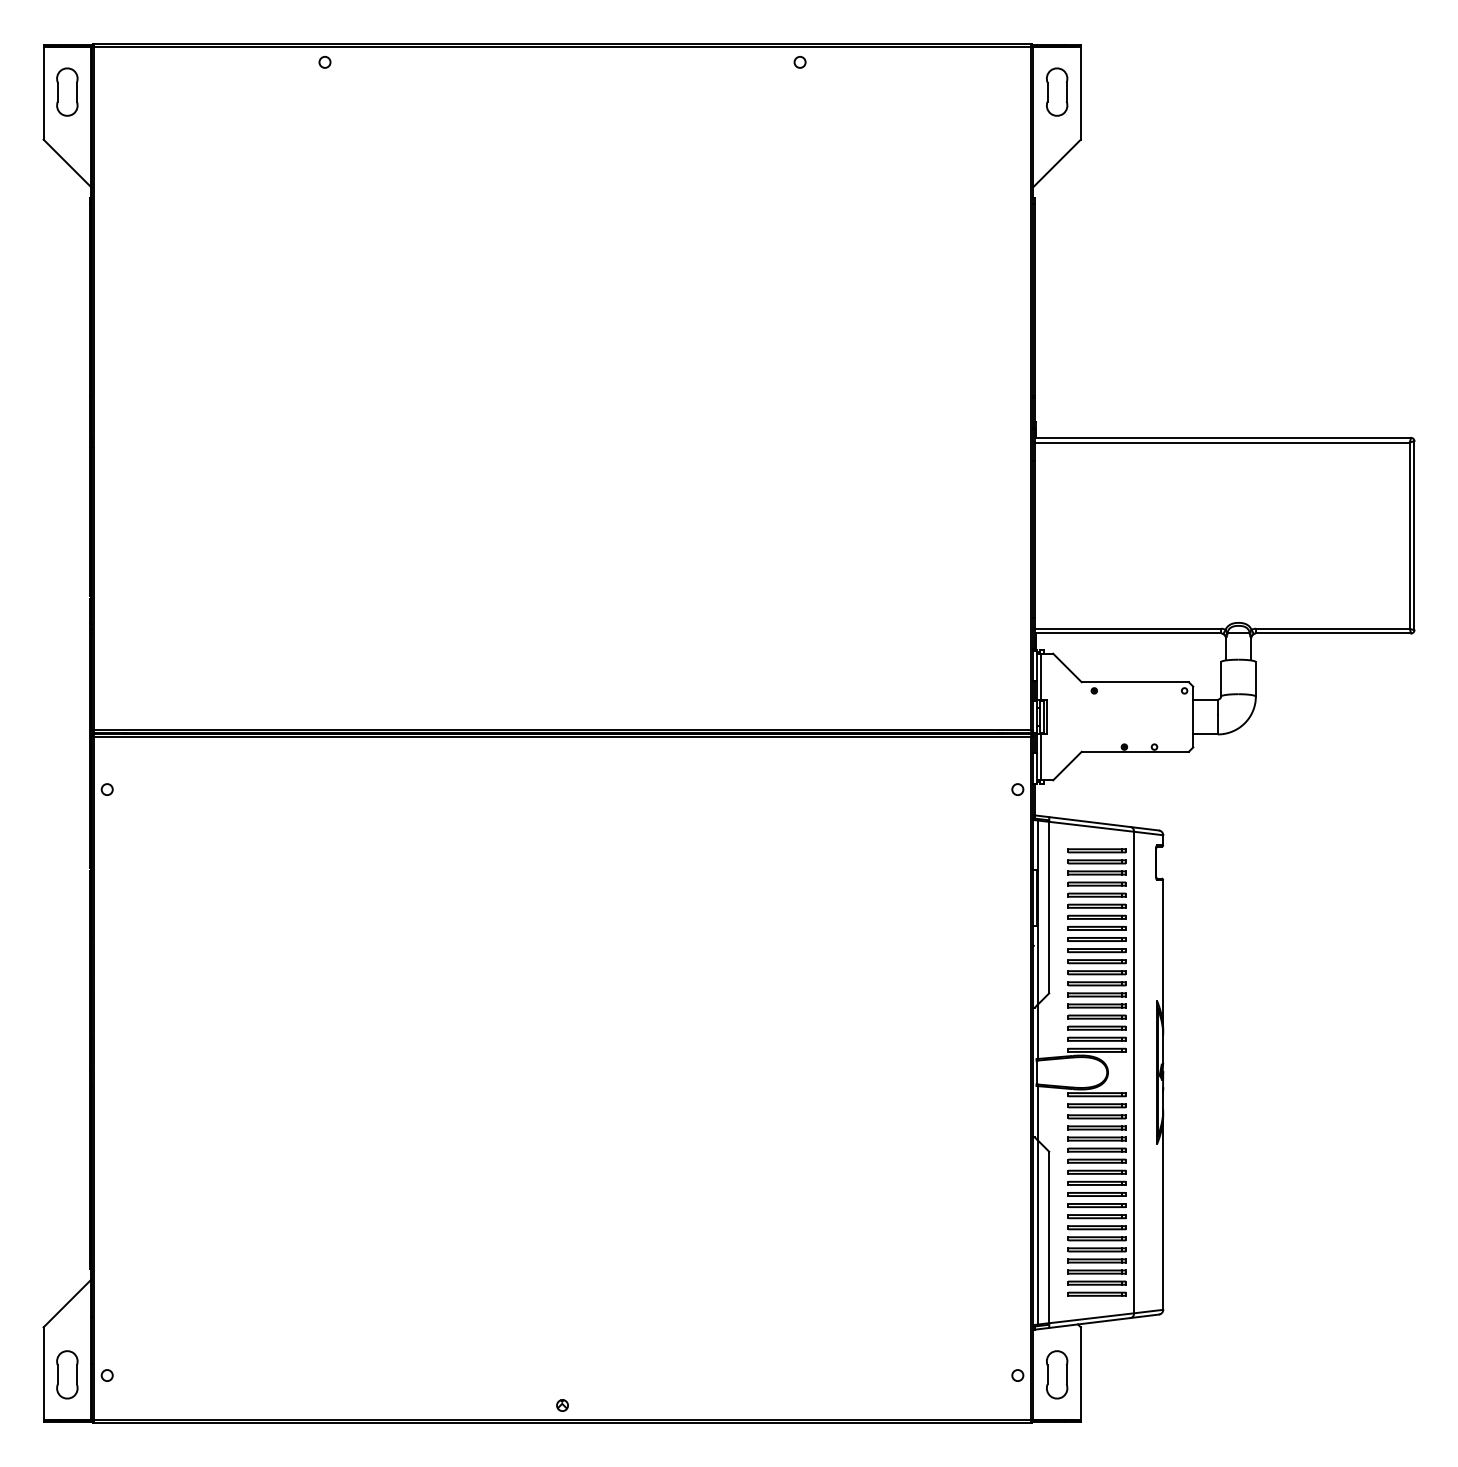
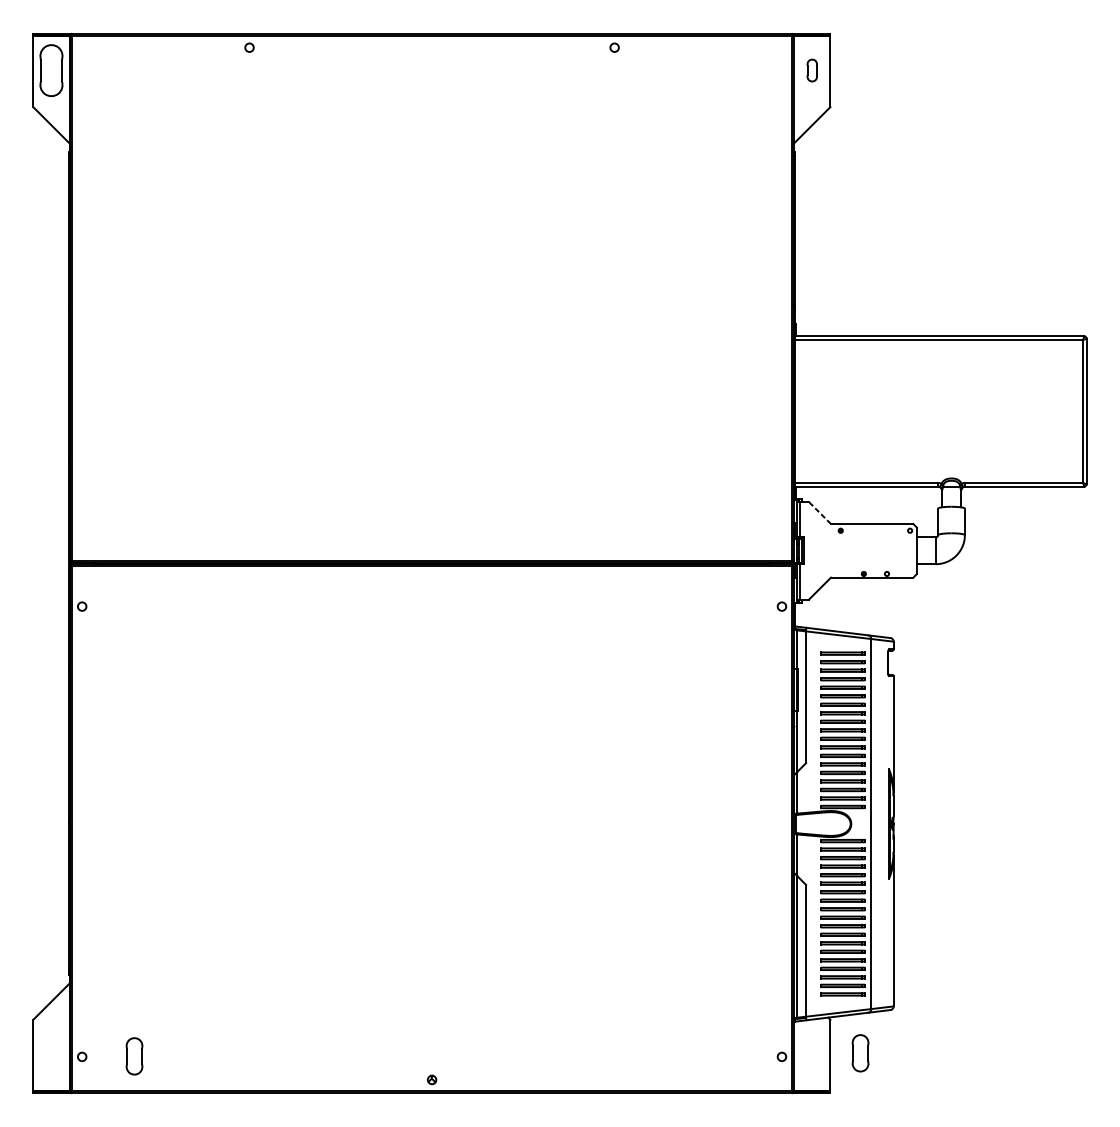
part: (67, 91) -> (51, 70), size x1.4
part: (1057, 91) -> (812, 70), size x0.6
line: (1067, 667) -> (820, 512), solid -> dashed
part: (67, 1374) -> (134, 1056), moved
part: (1057, 1374) -> (860, 1053), moved

